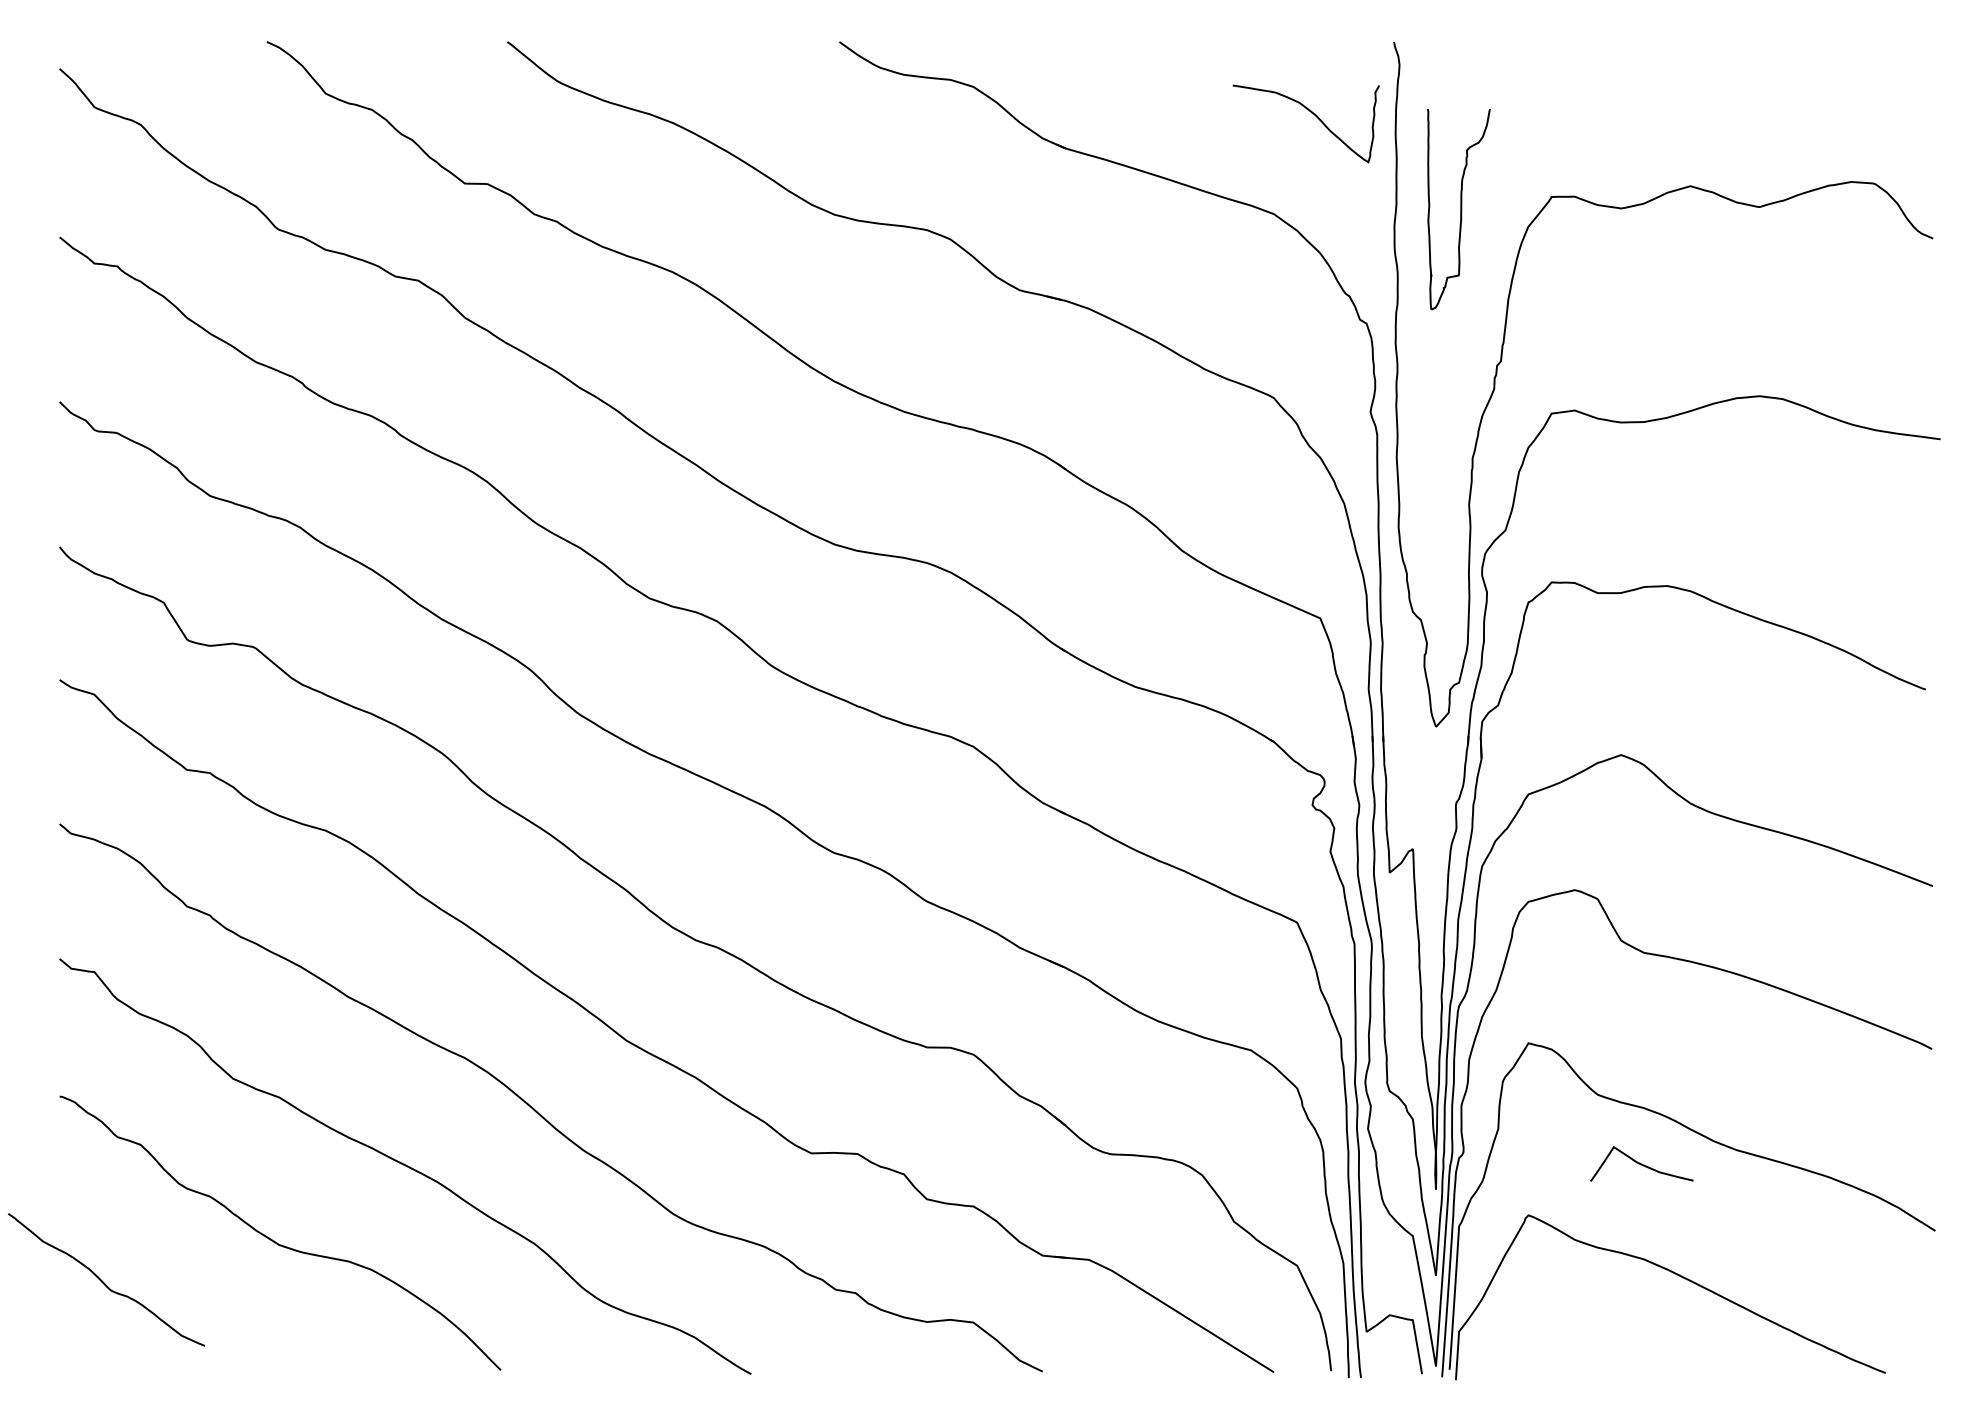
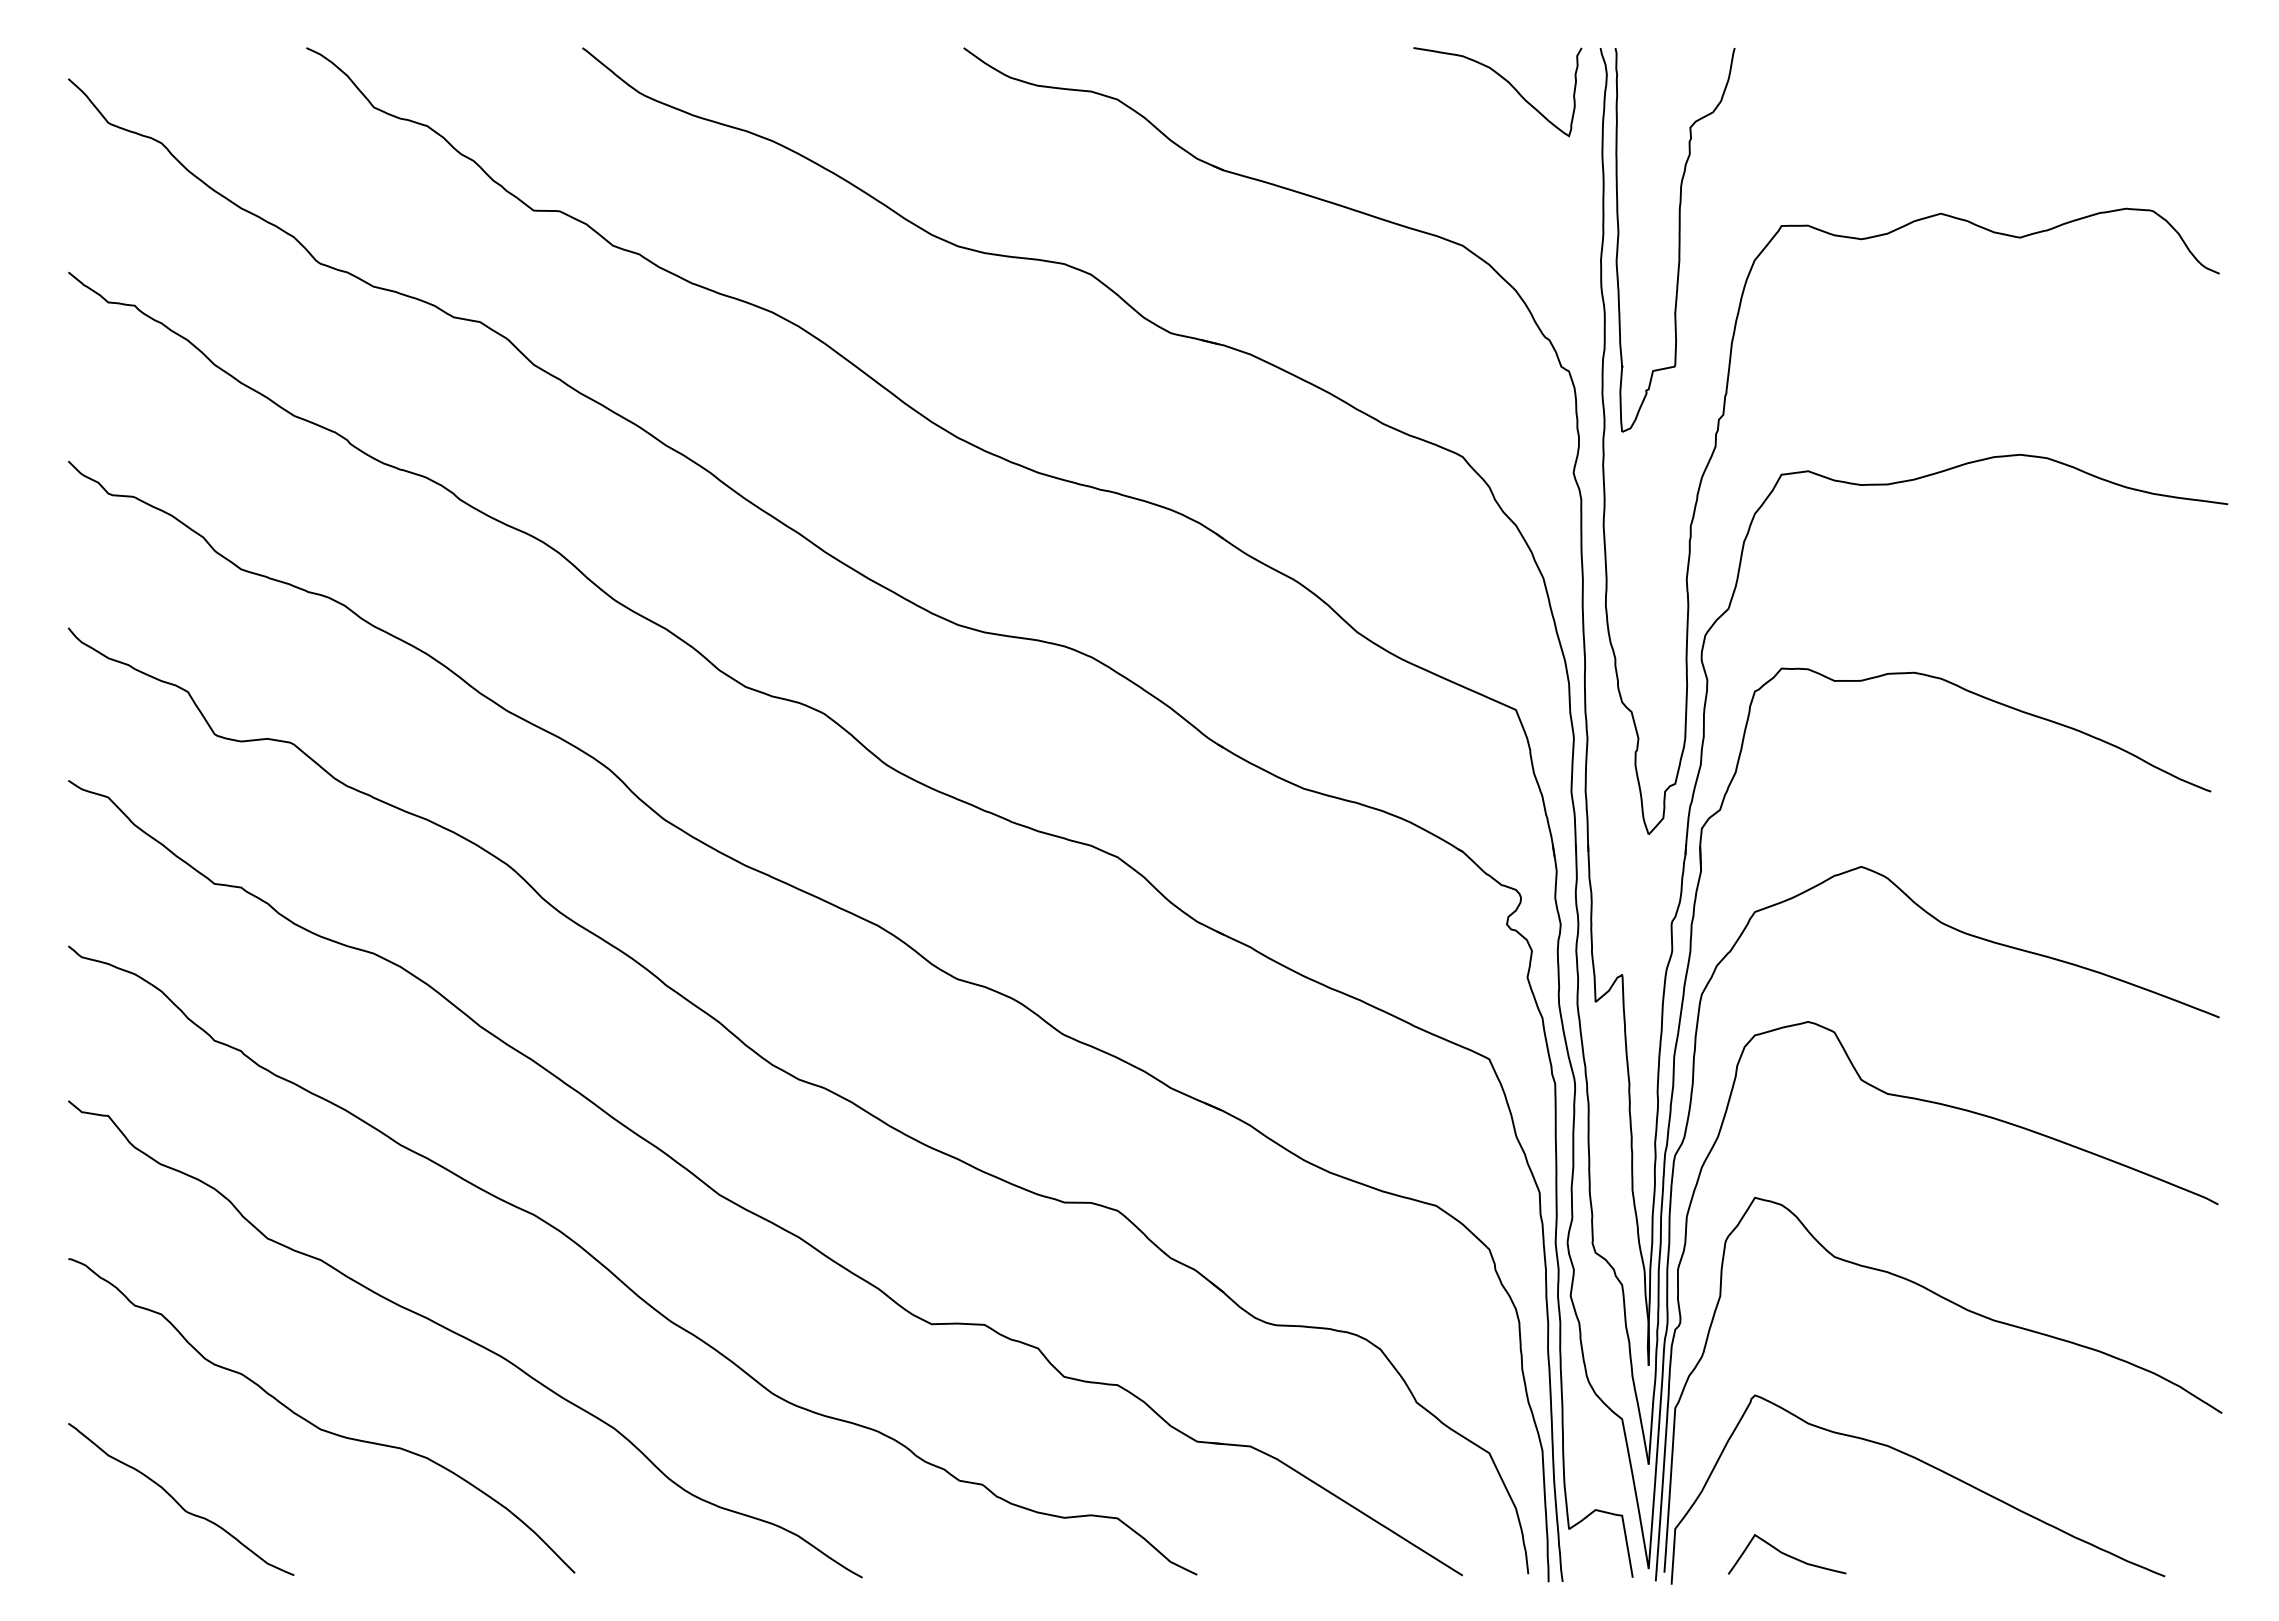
curve: (1312, 113) -> (1504, 80), moved
part: (1458, 209) -> (1674, 240), size x1.67
curve: (1641, 1164) -> (1786, 1554), moved
curve: (104, 1282) -> (178, 1502), moved

